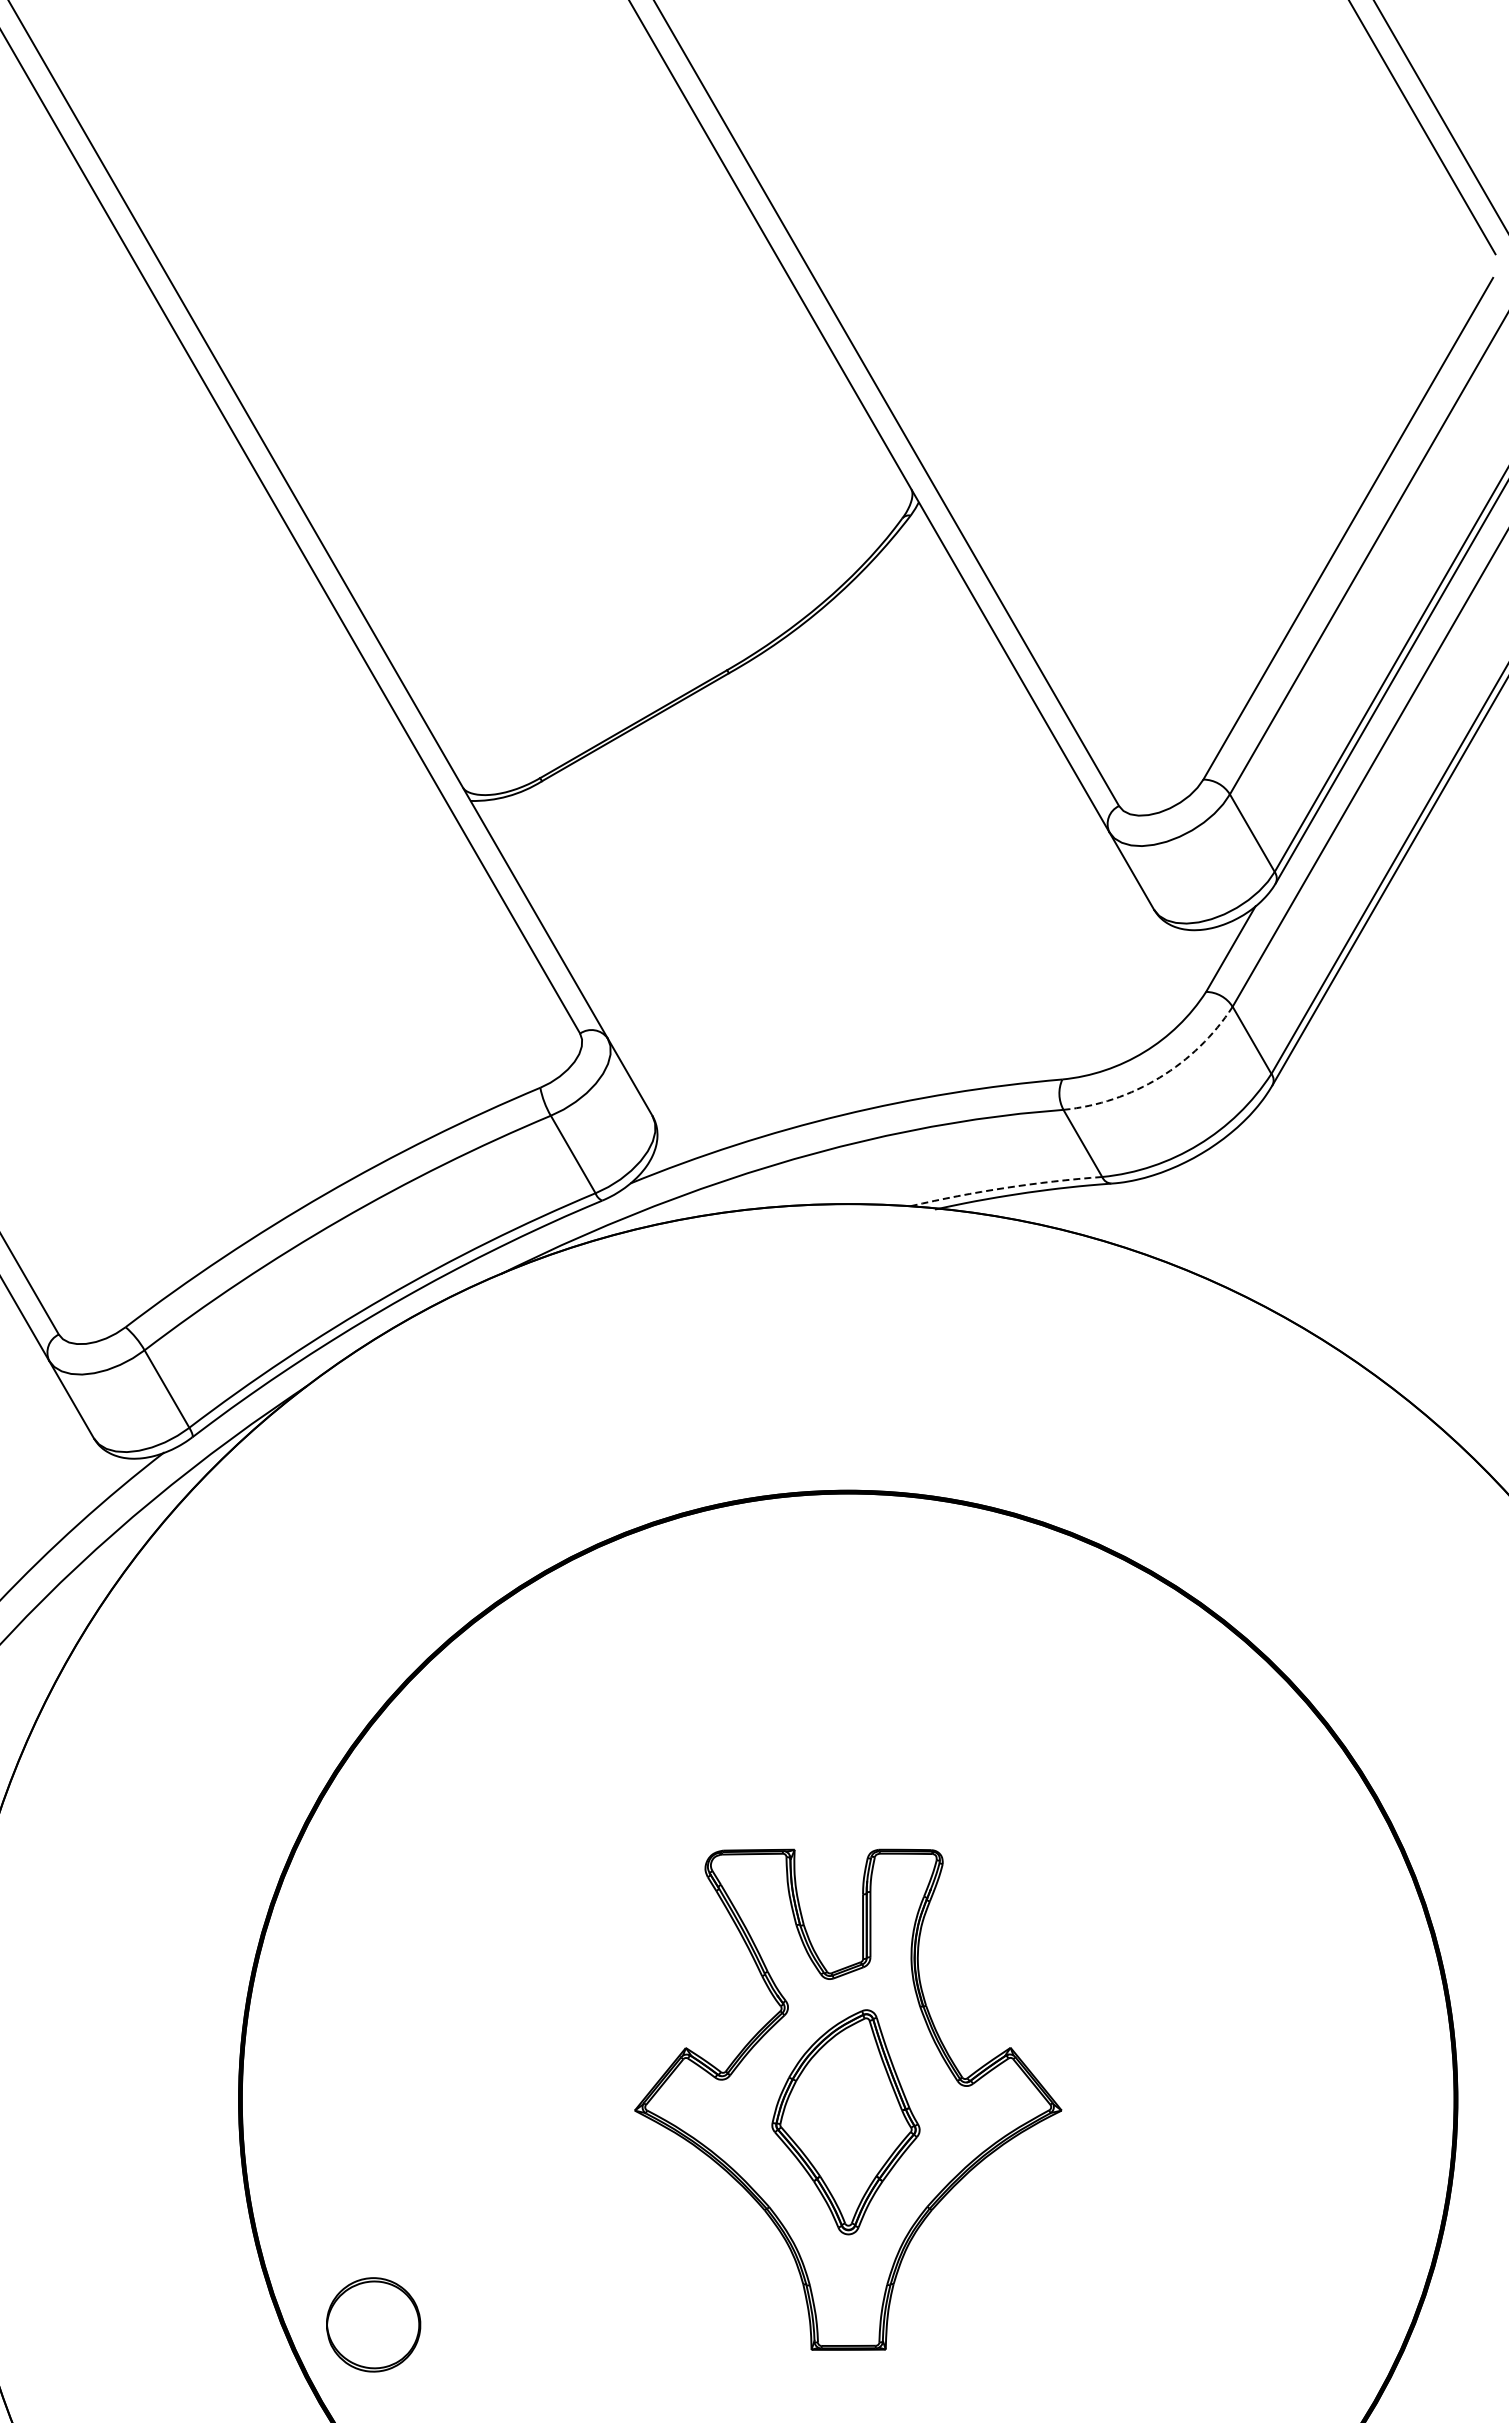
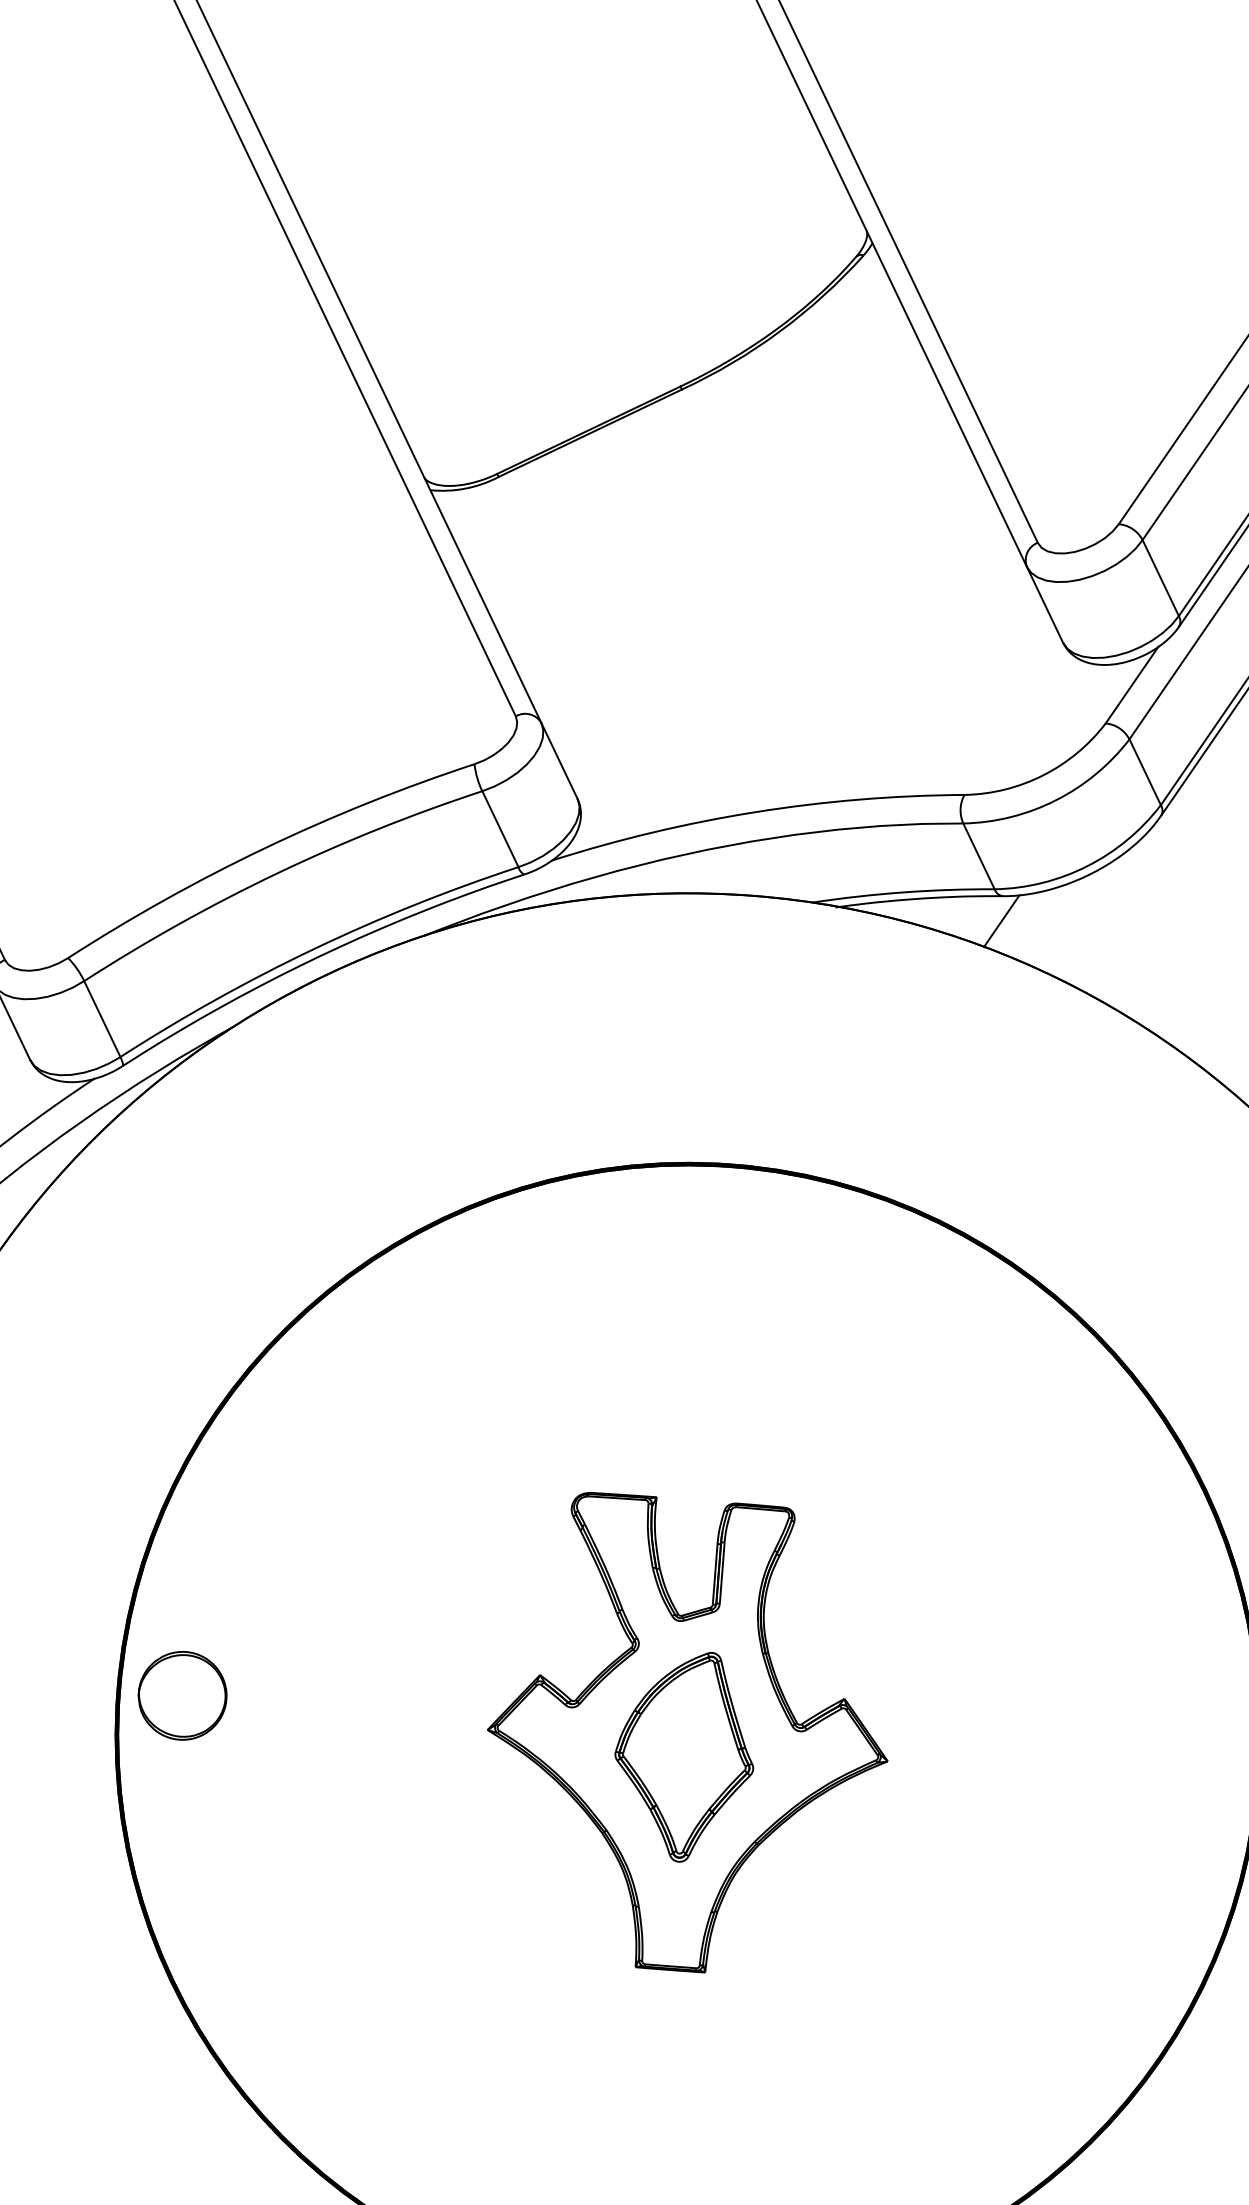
arc: (1159, 1077) -> (1055, 800), dashed -> solid
arc: (1005, 1187) -> (903, 892), dashed -> solid
line: (1112, 1210) -> (1001, 921), added
part: (373, 2324) -> (182, 1695), moved

